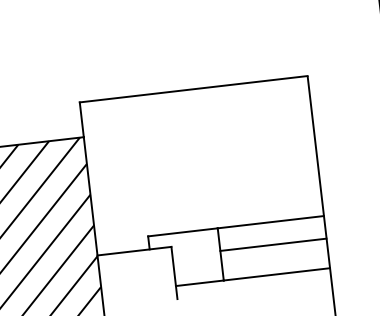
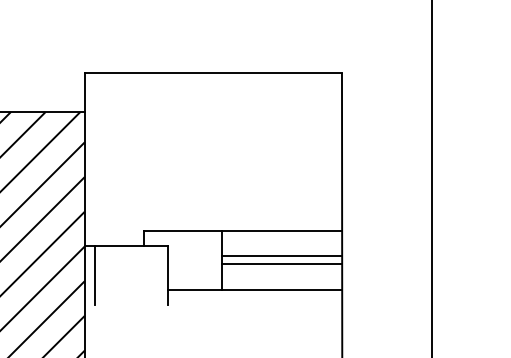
line: (274, 251) -> (282, 264), added
line: (109, 280) -> (94, 274), added

